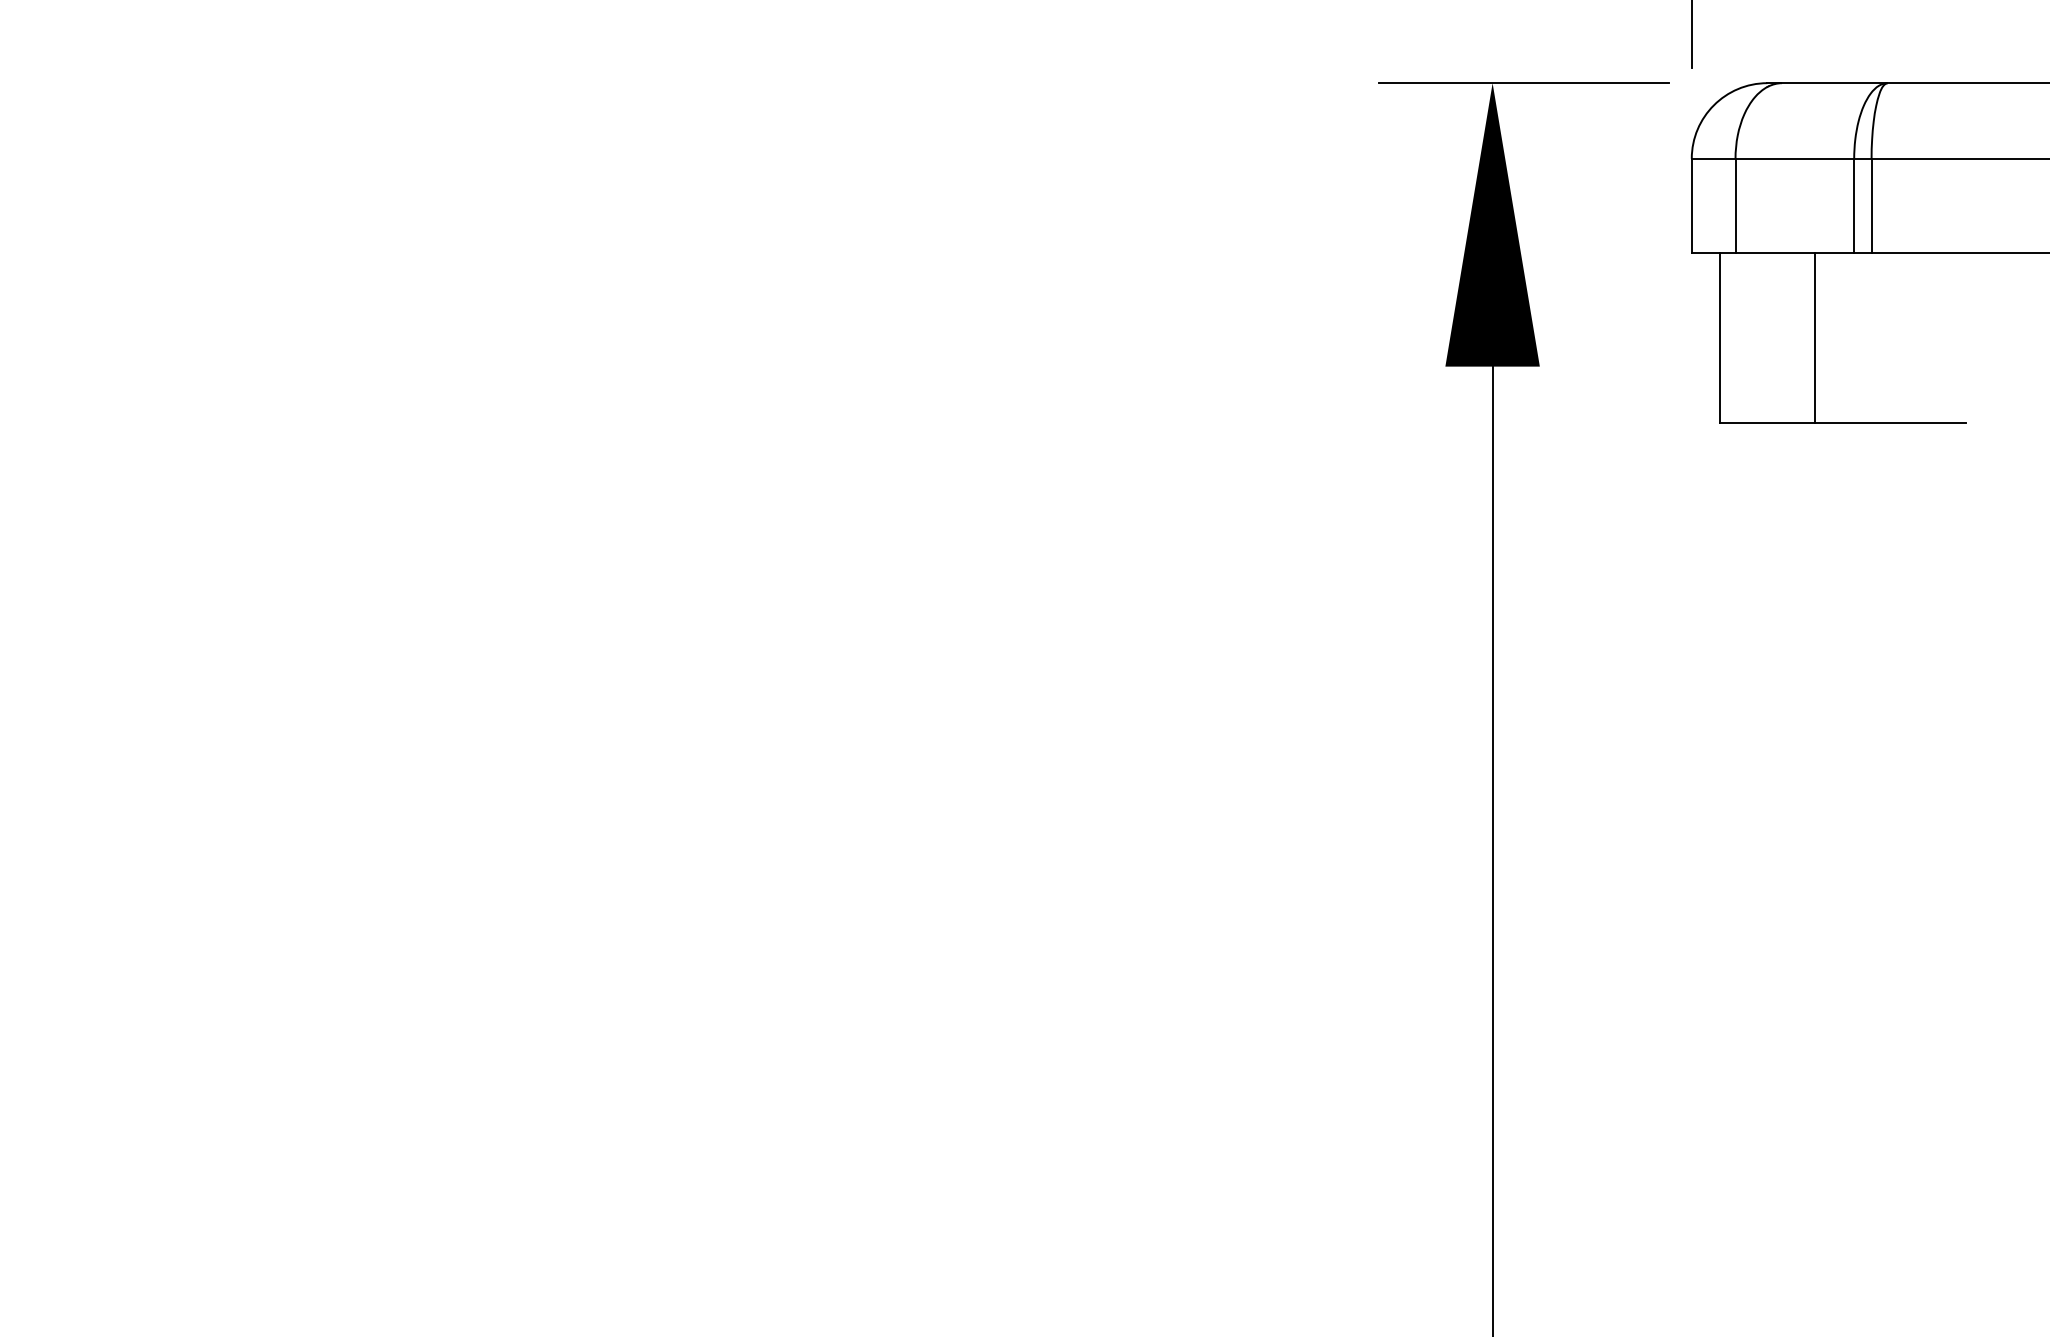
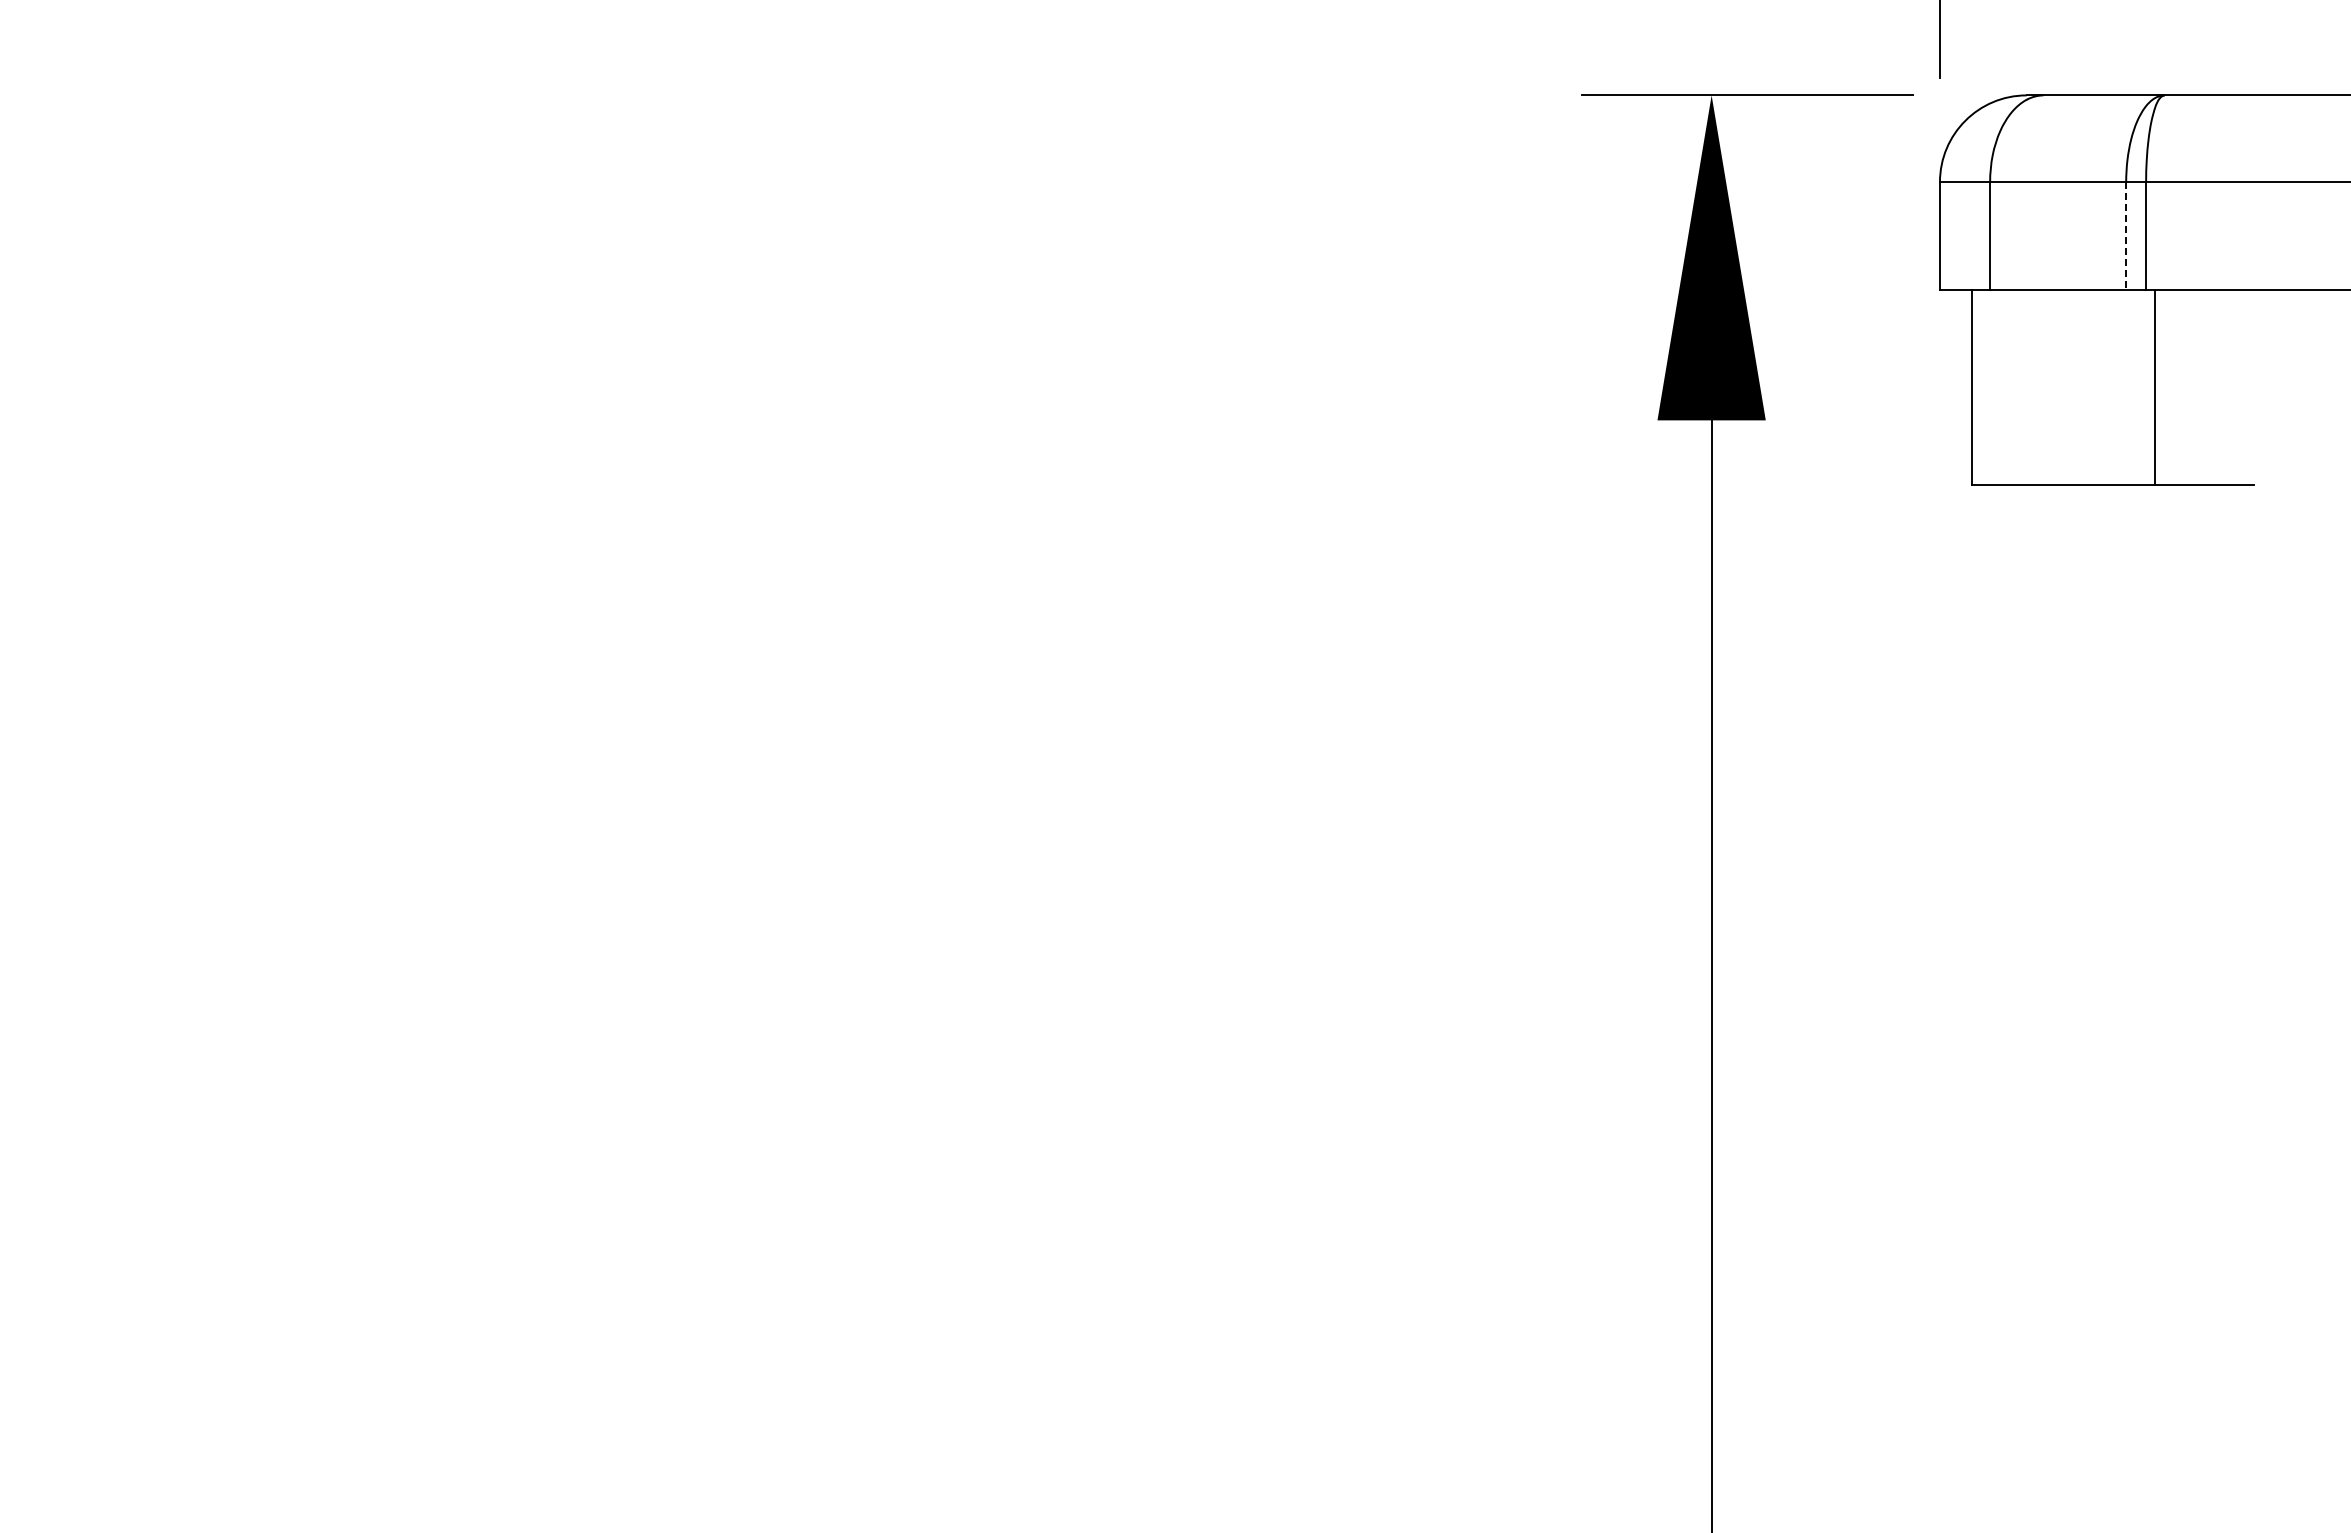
line: (1854, 206) -> (2126, 236), solid -> dashed
line: (1814, 337) -> (2154, 387), moved

